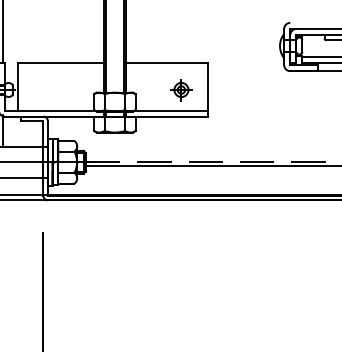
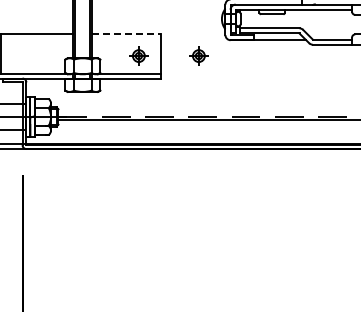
line: (167, 63) -> (127, 33), solid -> dashed
part: (252, 89) -> (198, 55), added

